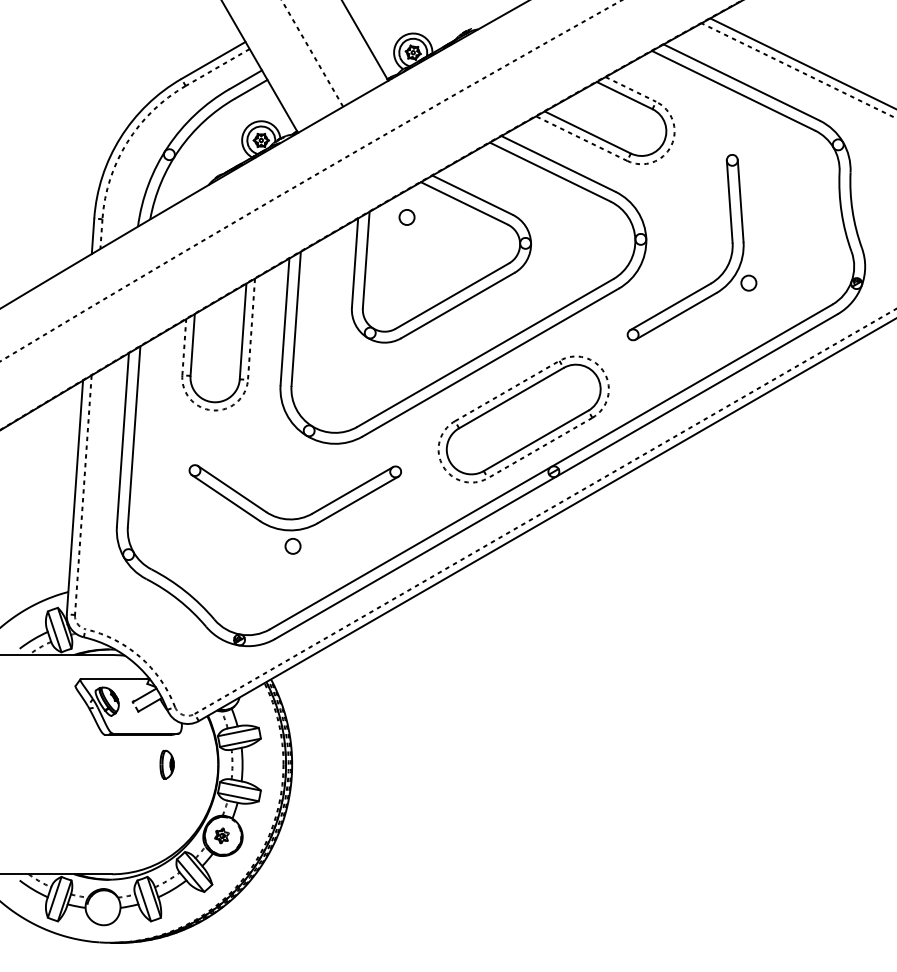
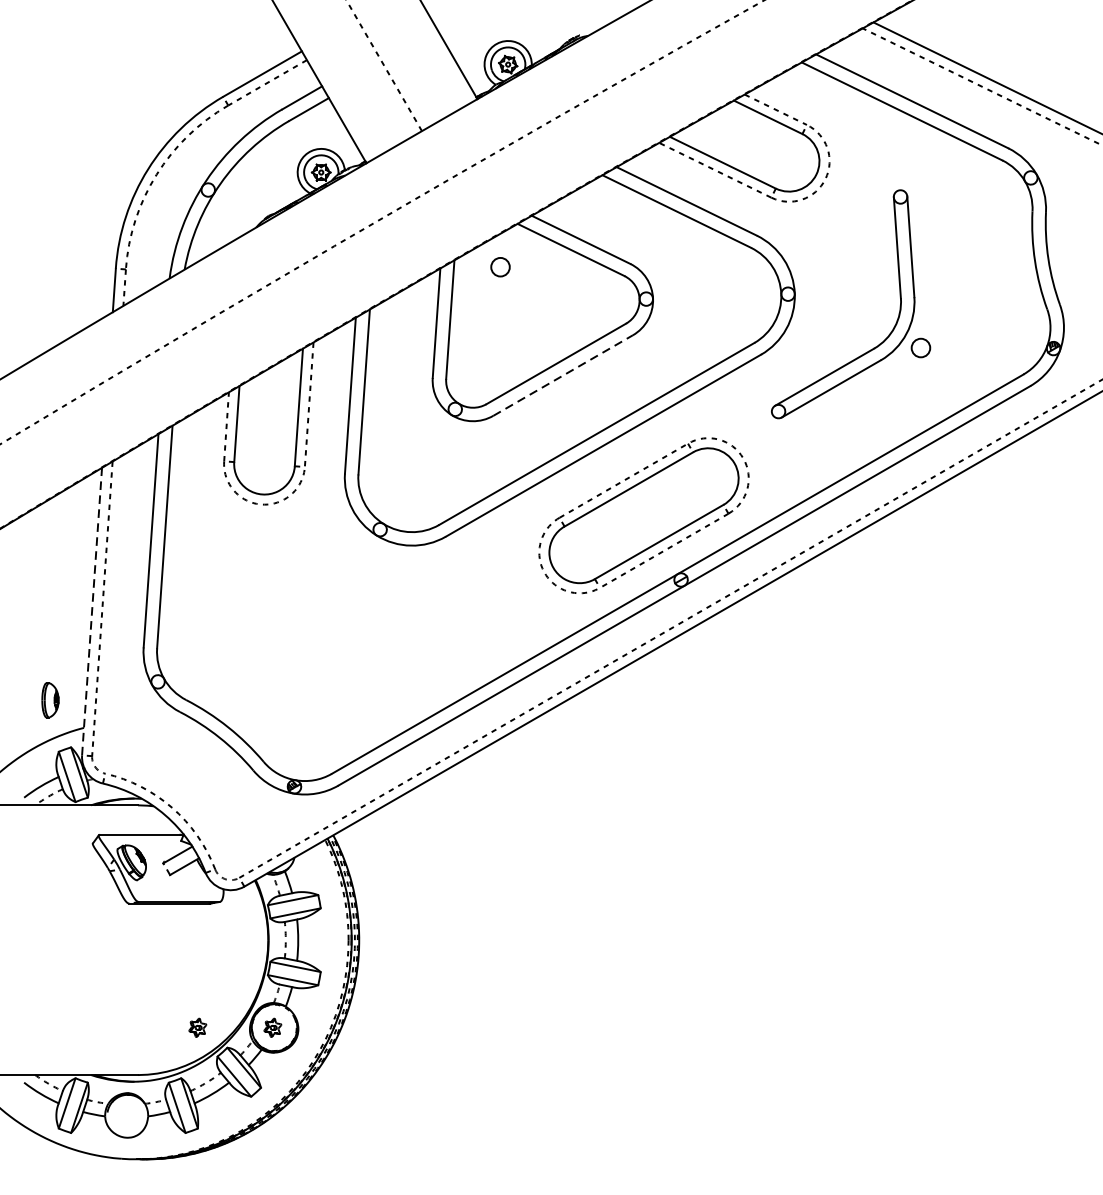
line: (458, 305) -> (563, 375), solid -> dashed
line: (74, 497) -> (91, 611), solid -> dashed
part: (298, 517) -> (367, 636), removed
part: (166, 764) -> (49, 700), moved
part: (160, 835) -> (197, 1027), added

